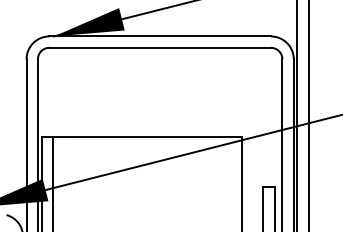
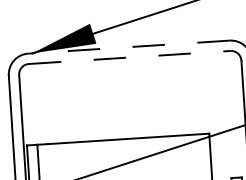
line: (160, 36) -> (129, 47), solid -> dashed
line: (160, 47) -> (129, 57), solid -> dashed

